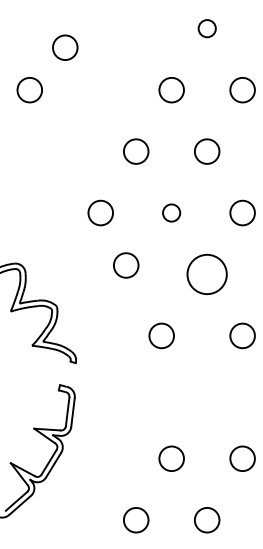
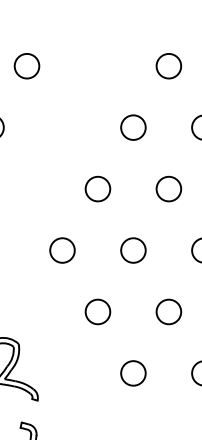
circle: (207, 28) -> (169, 65), size x1.43
circle: (65, 47) -> (27, 65), moved
circle: (171, 212) -> (133, 249), size x1.43
circle: (126, 265) -> (98, 311), moved
circle: (206, 274) -> (168, 311), size x0.62
circle: (161, 335) -> (133, 372), moved

